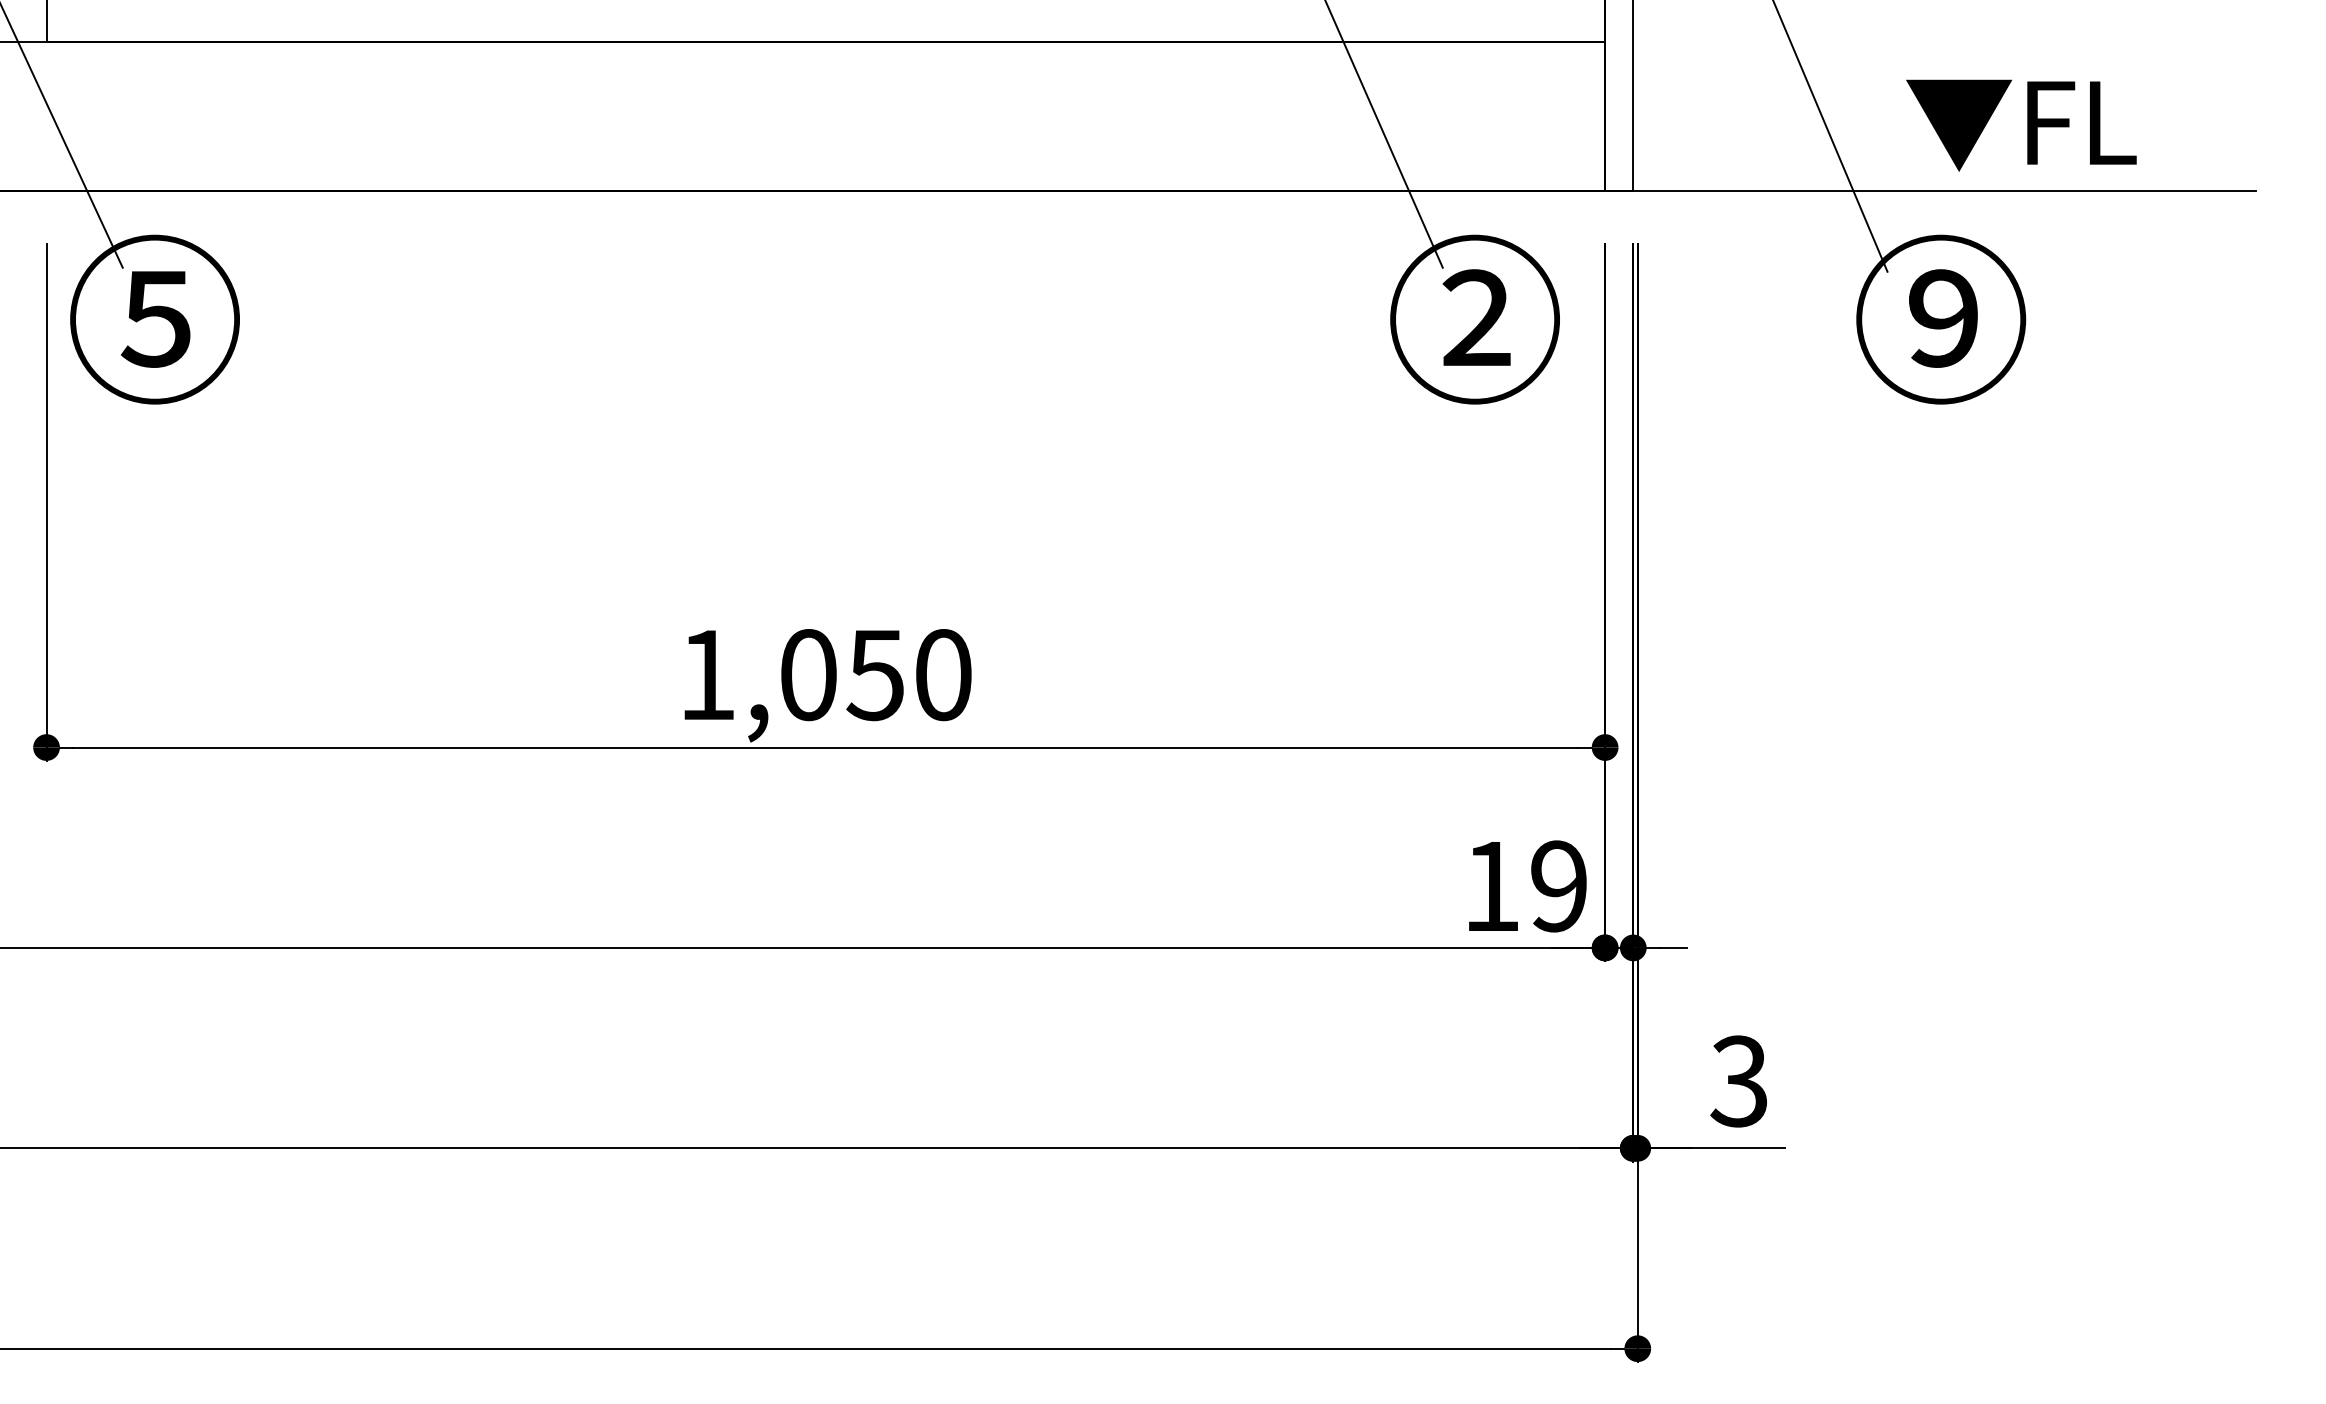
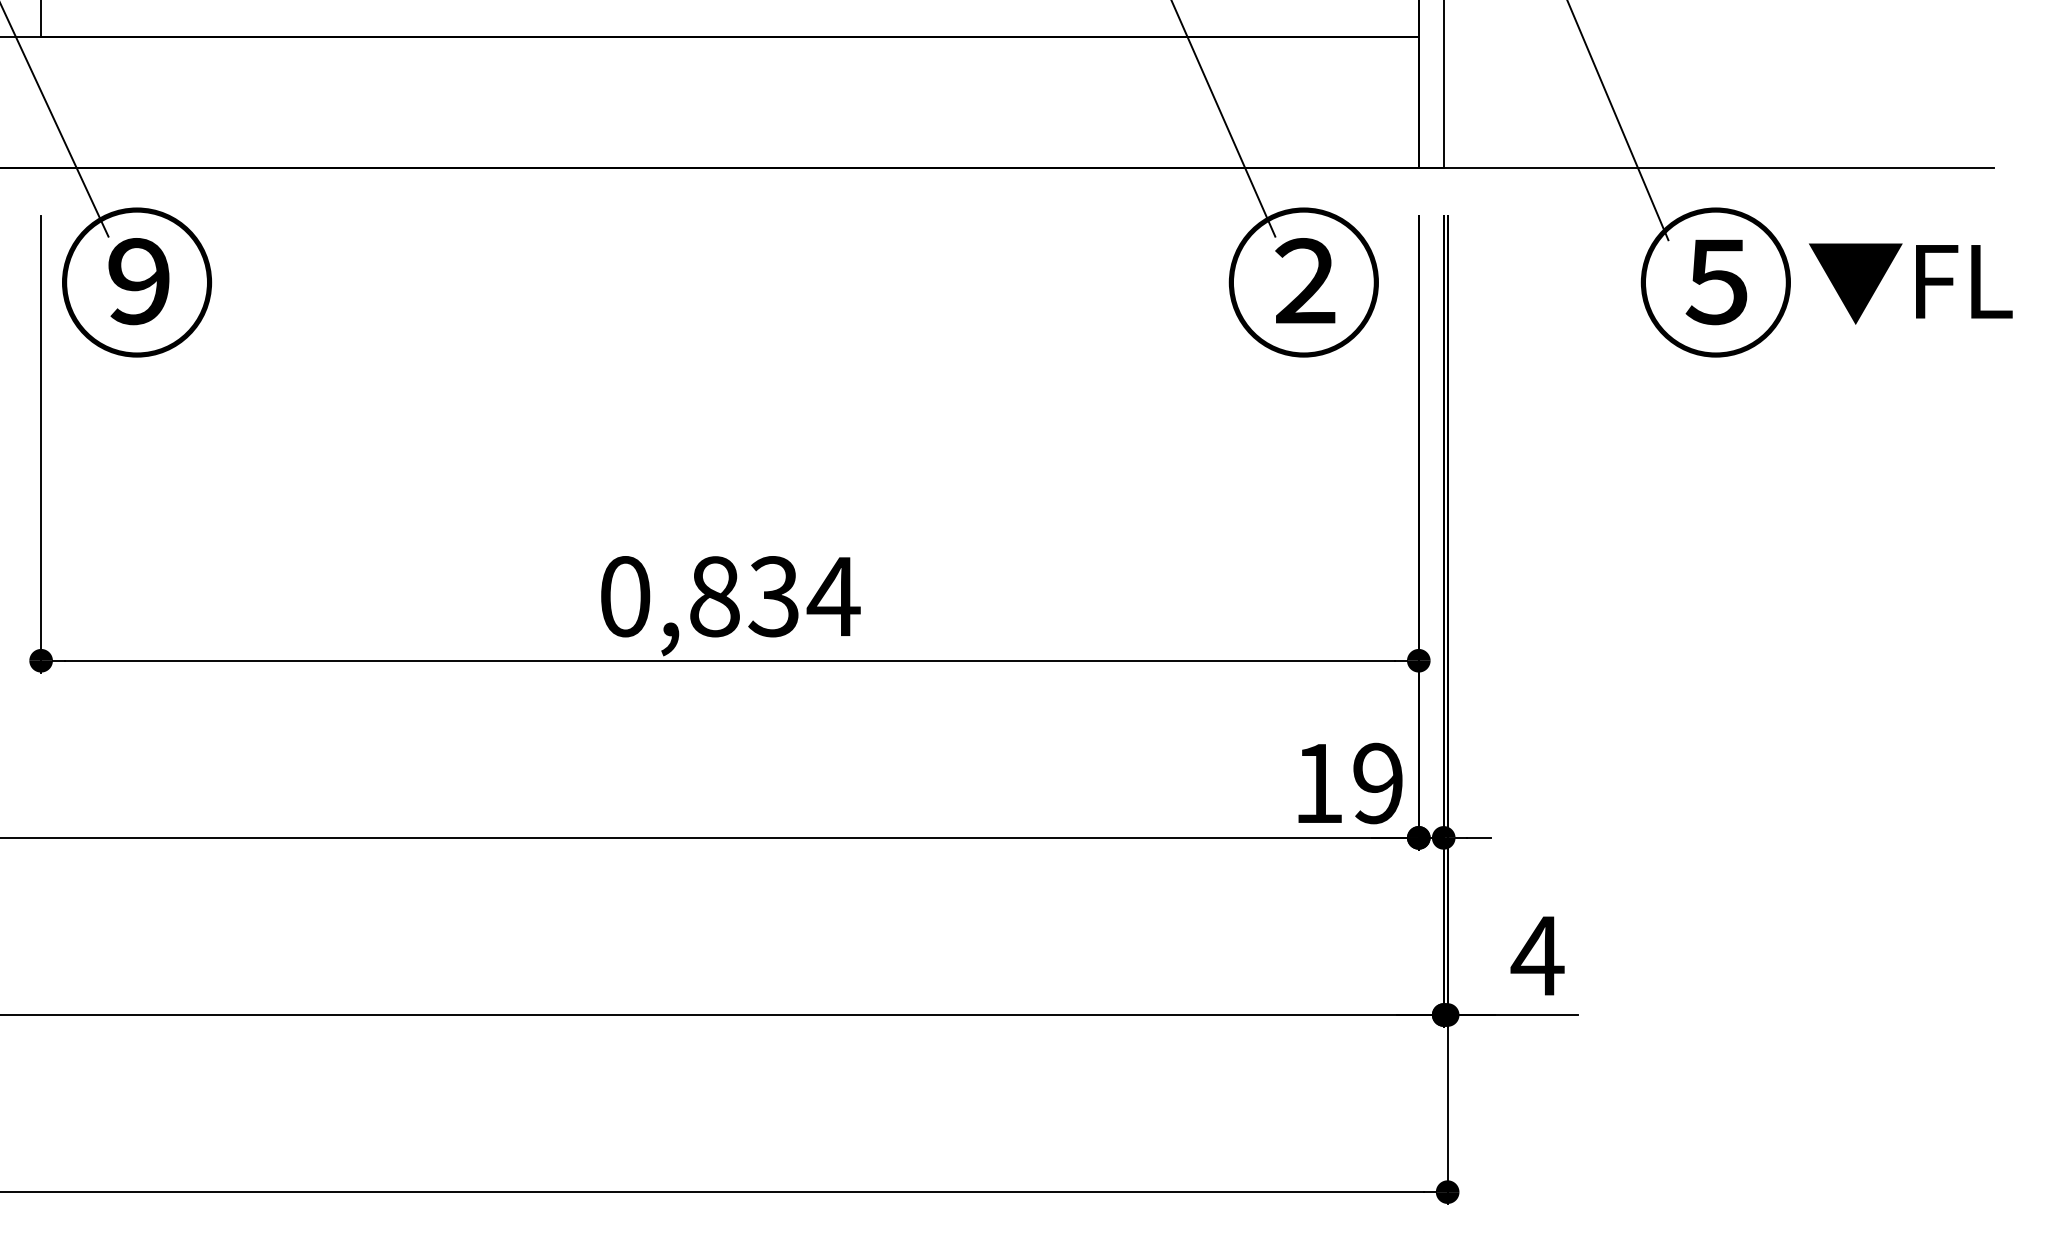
text: (2021, 125) -> (1910, 283), moved
text: (155, 318) -> (137, 281), ⑤ -> ⑨
text: (1941, 318) -> (1716, 281), ⑨ -> ⑤
text: (826, 674) -> (730, 596), 1,050 -> 0,834
text: (1739, 1080) -> (1537, 955), 3 -> 4

